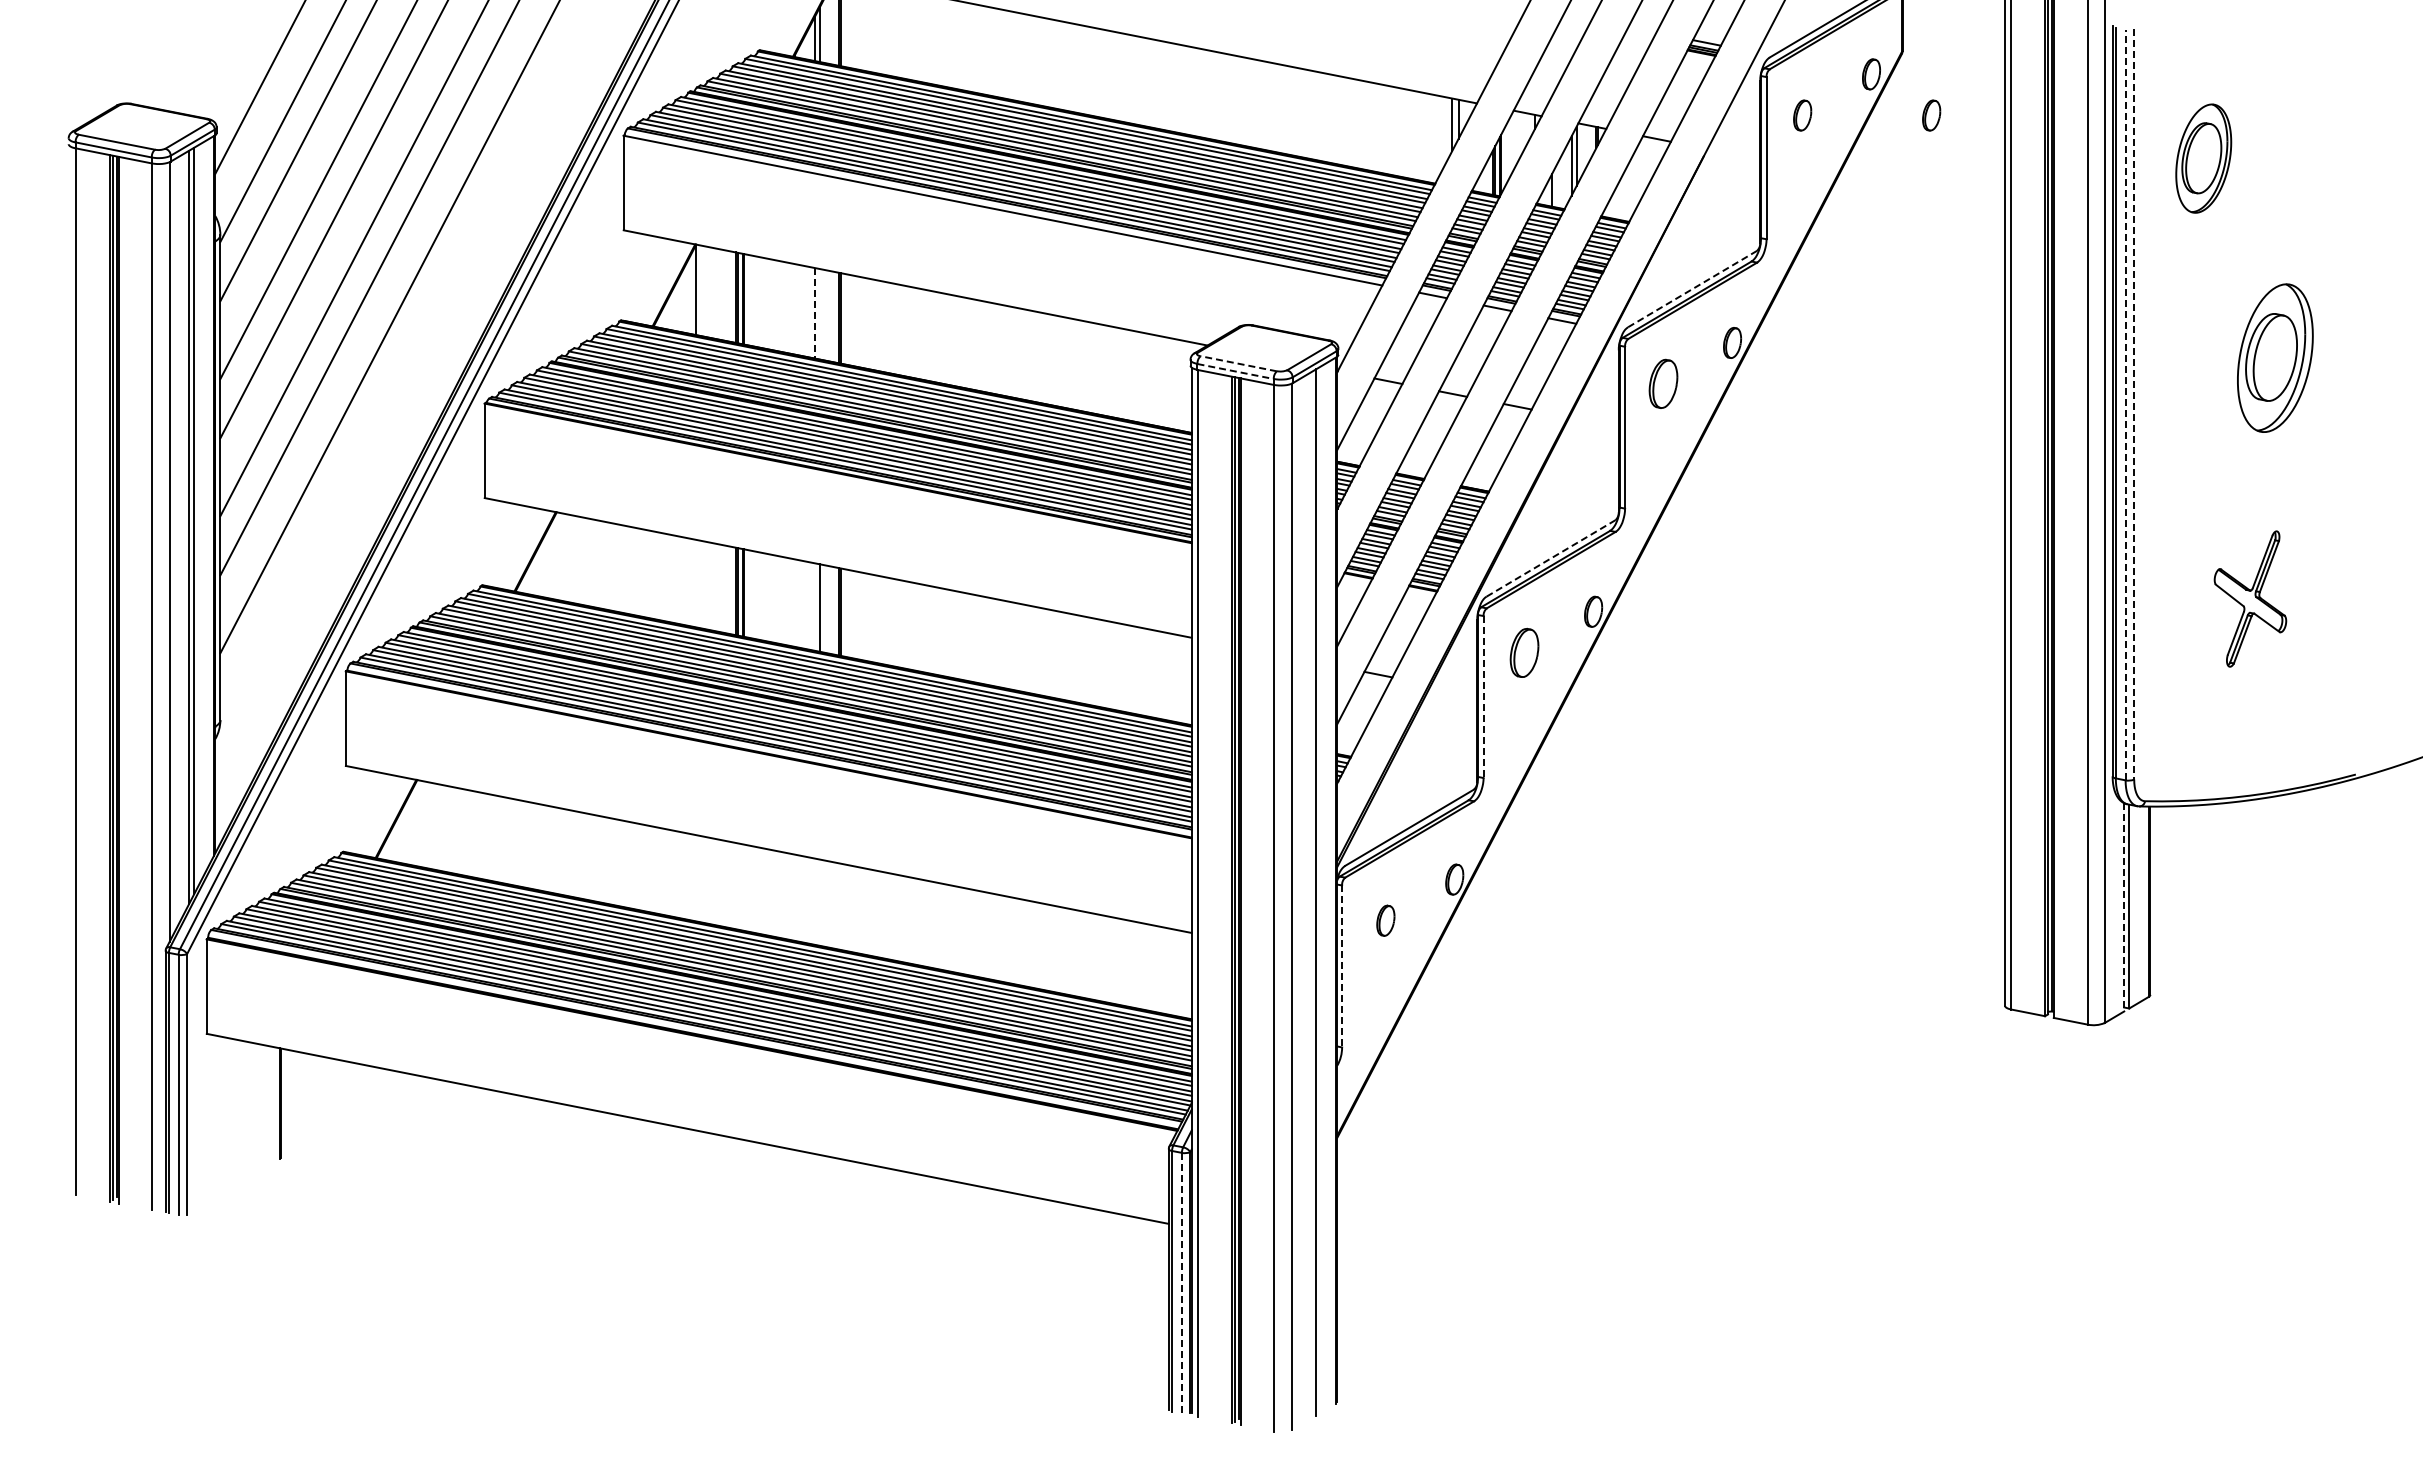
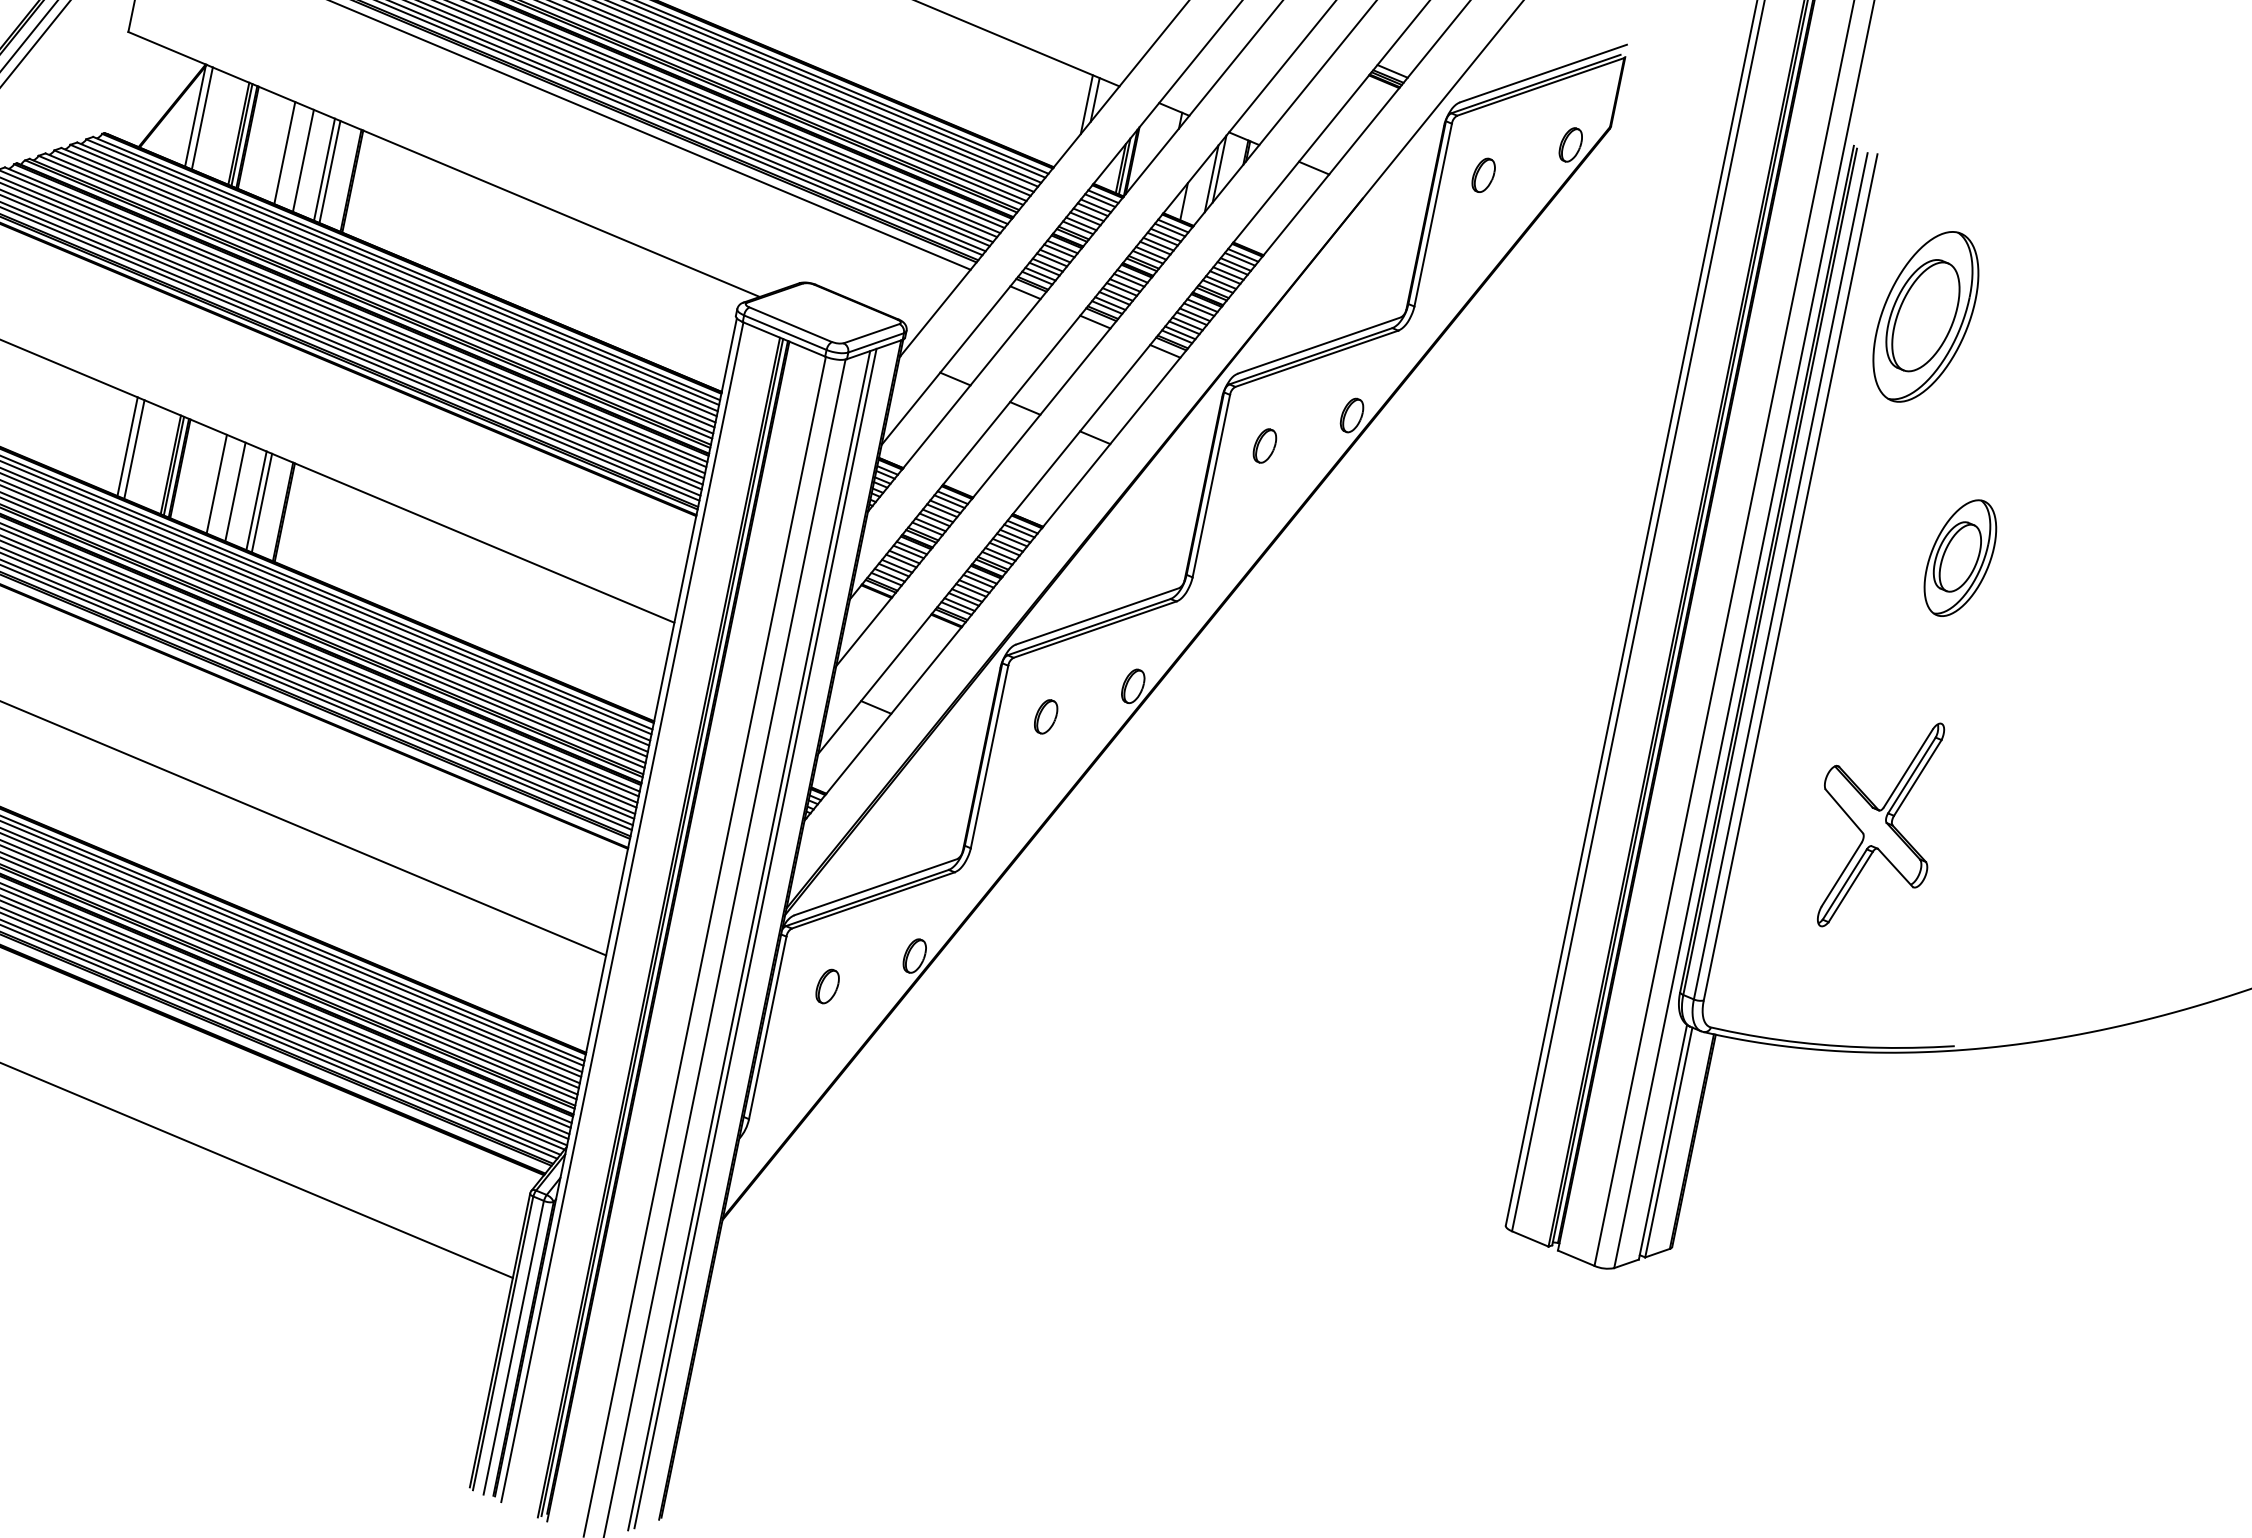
part: (1931, 115) -> (1628, 205), removed
part: (2203, 158) -> (1925, 316), size x1.43
line: (1692, 289) -> (1319, 345), dashed -> solid
line: (701, 290) -> (202, 117), added
line: (778, 305) -> (285, 152), added
line: (795, 309) -> (303, 160), added
line: (814, 313) -> (324, 169), dashed -> solid
line: (819, 313) -> (329, 171), added
part: (2275, 357) -> (1960, 557), size x0.71
line: (1238, 363) -> (790, 324), dashed -> solid
line: (1235, 371) -> (785, 332), dashed -> solid
part: (1663, 384) -> (1264, 446), size x0.62
line: (2125, 404) -> (1780, 575), dashed -> solid
line: (2134, 404) -> (1790, 577), dashed -> solid
line: (1551, 558) -> (1098, 616), dashed -> solid
line: (695, 583) -> (127, 446), added
line: (701, 584) -> (134, 449), added
part: (2250, 598) -> (1876, 823), size x1.43
line: (778, 599) -> (217, 483), added
line: (795, 603) -> (235, 492), added
line: (814, 606) -> (256, 500), added
part: (1524, 652) -> (1045, 716), size x0.62
line: (1483, 697) -> (989, 757), dashed -> solid
line: (1311, 895) -> (749, 940), added
line: (2124, 907) -> (1663, 1142), dashed -> solid
line: (1342, 966) -> (768, 1028), dashed -> solid
line: (1181, 1282) -> (513, 1346), dashed -> solid

